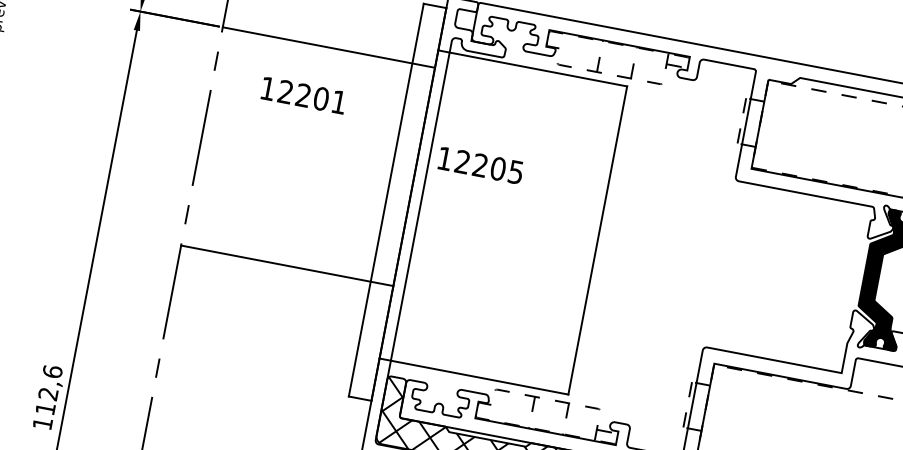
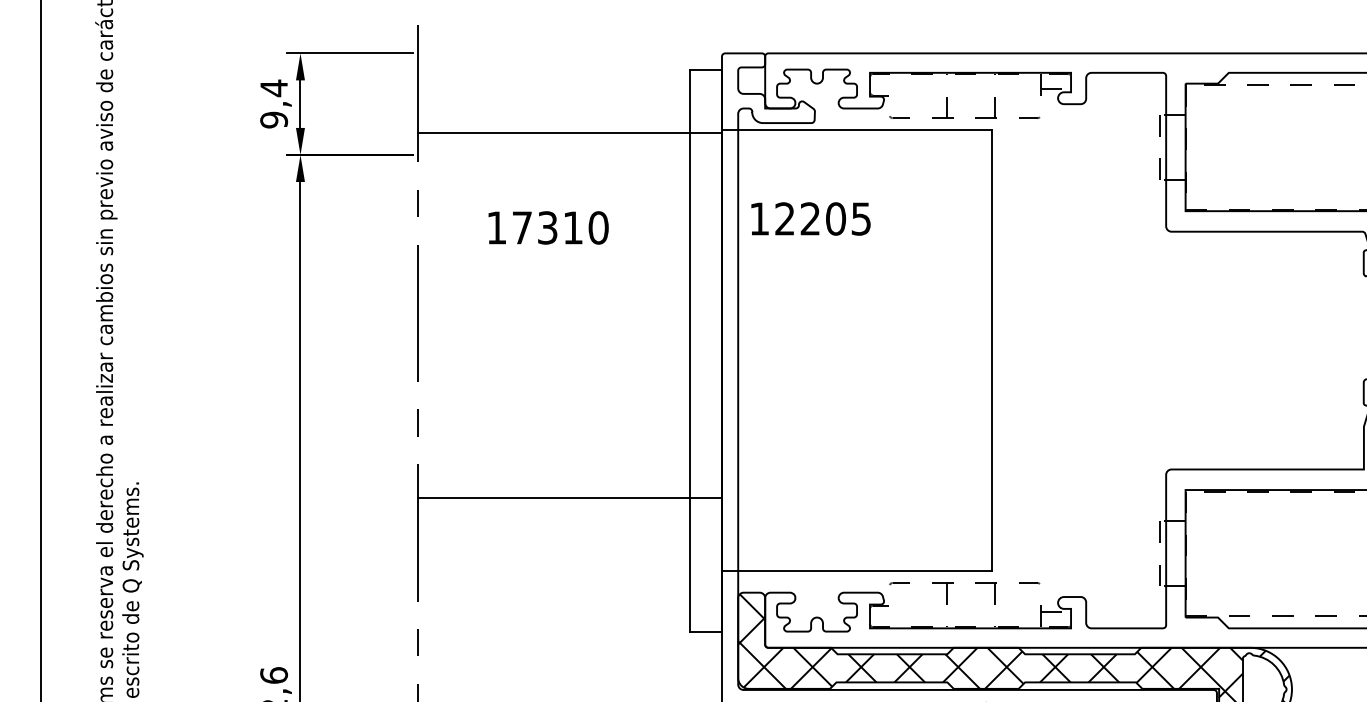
line: (328, 47) -> (569, 132), moved
text: (312, 96) -> (560, 227), 12201 -> 17310
text: (480, 165) -> (810, 218), moved
line: (286, 265) -> (569, 498), moved

